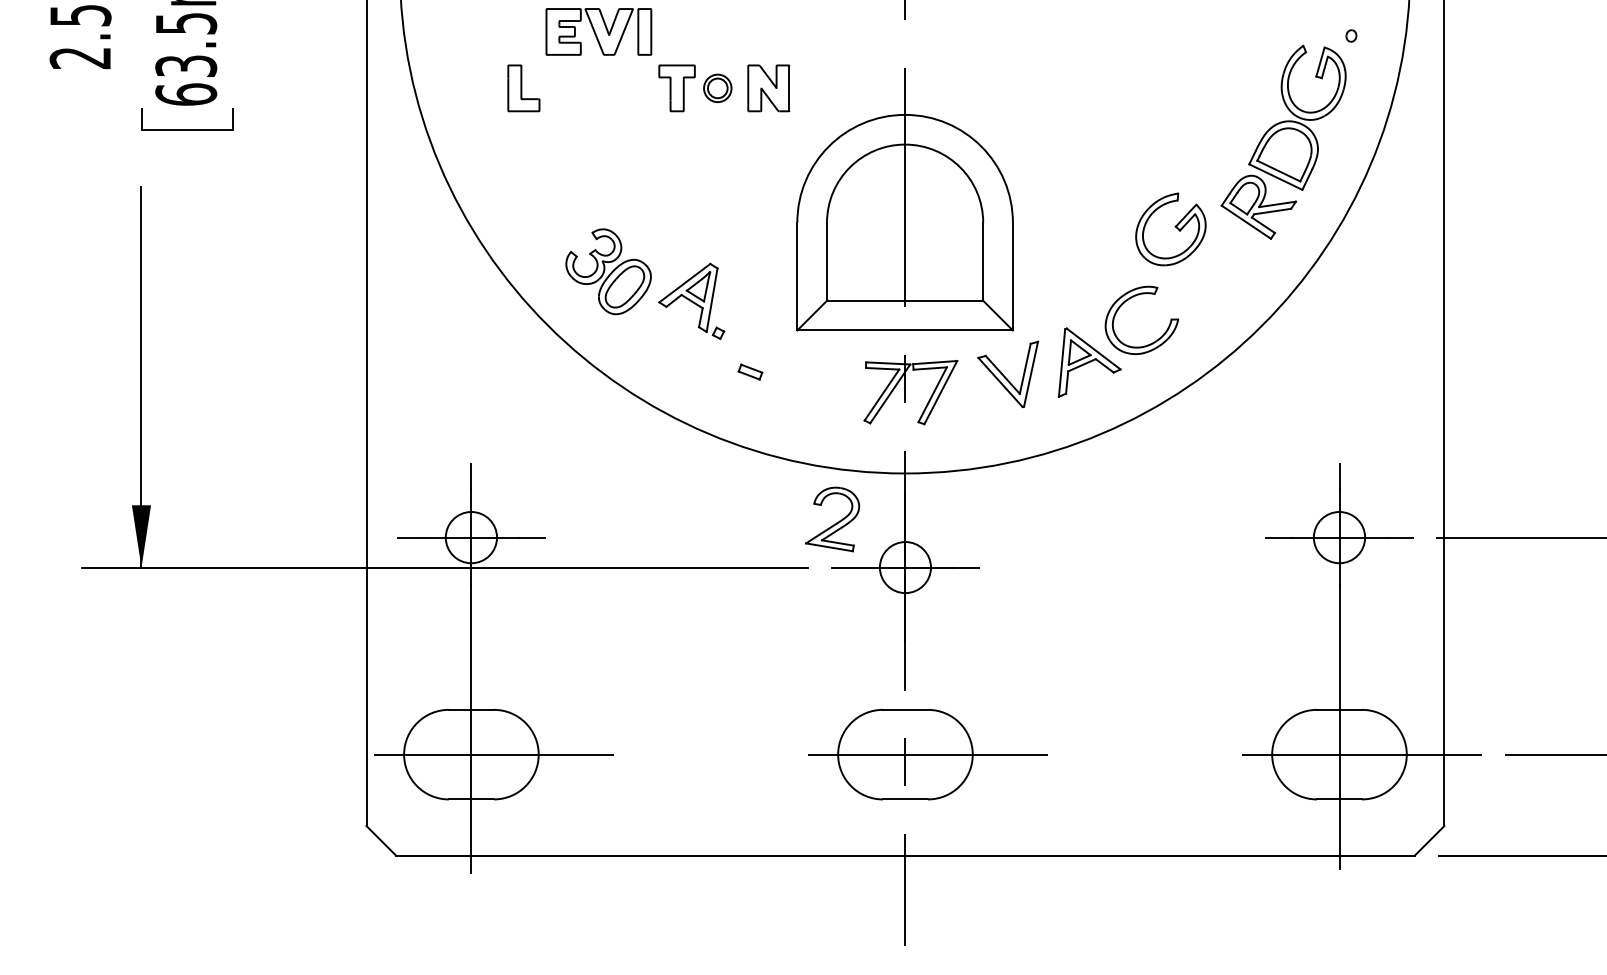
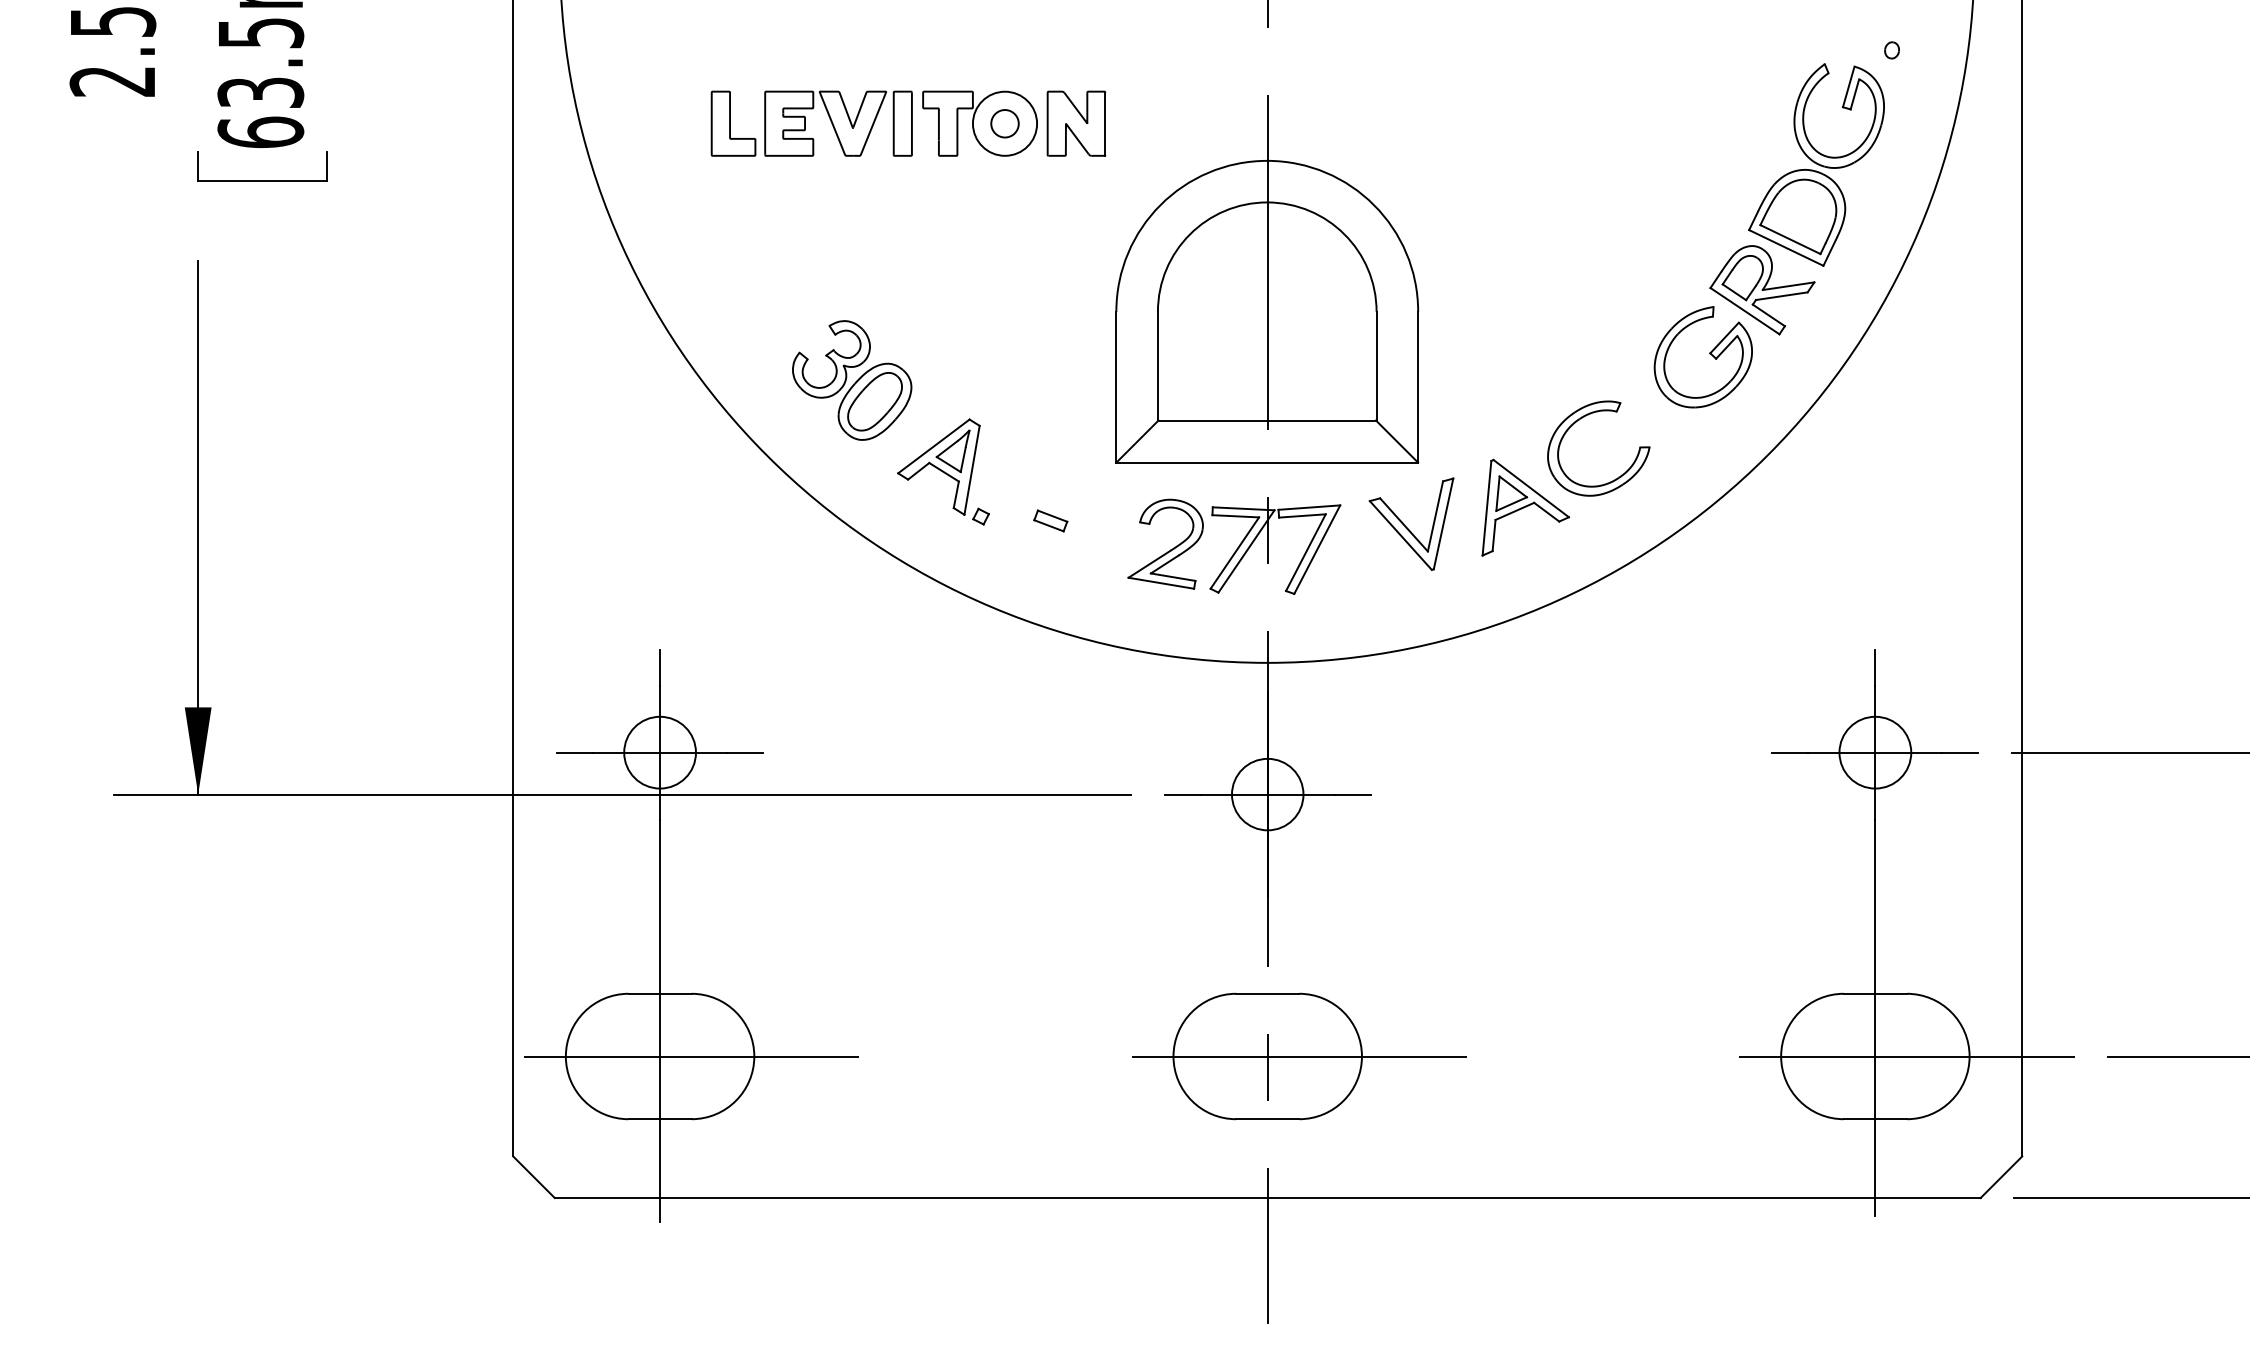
part: (598, 31) -> (838, 123), moved
circle: (717, 88) -> (1004, 123), size x1.67
part: (1175, 227) -> (1709, 354), moved
part: (691, 301) -> (943, 471), moved
part: (836, 523) -> (1170, 549), moved

